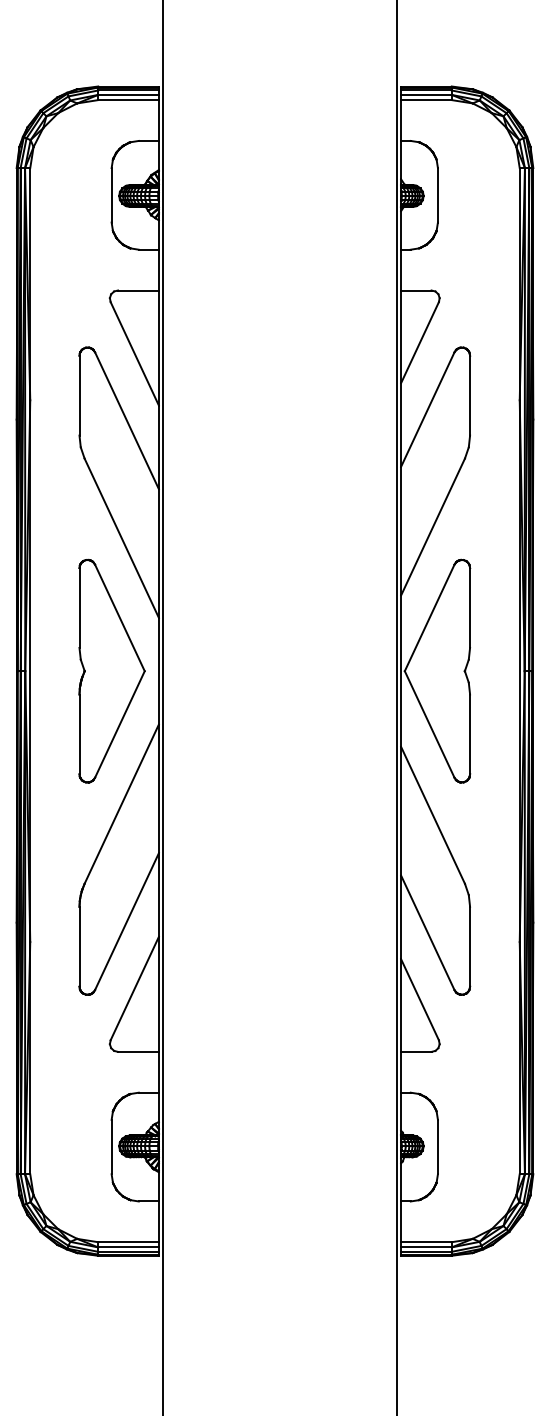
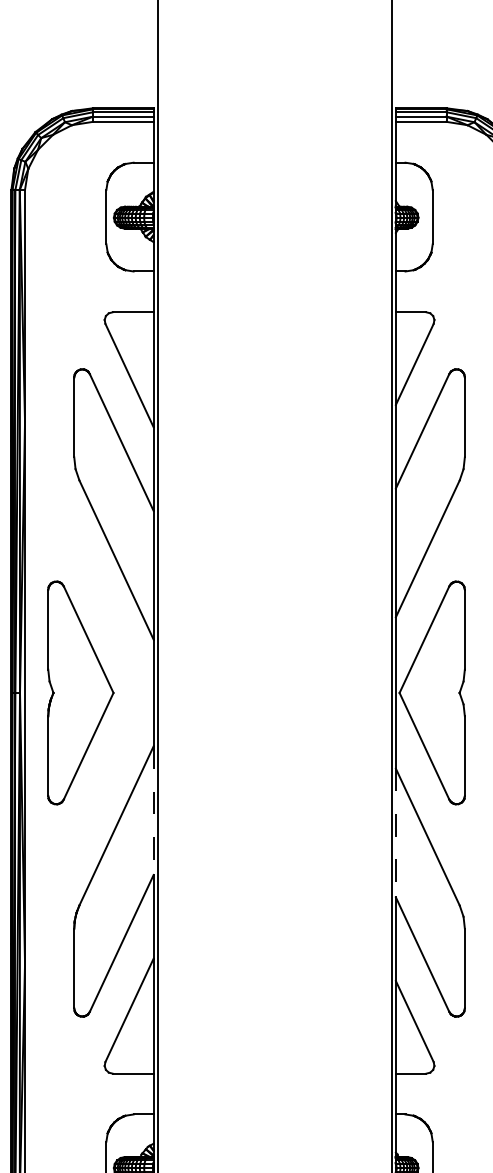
part: (111, 670) -> (80, 692), moved
line: (158, 789) -> (153, 811), solid -> dashed
line: (401, 811) -> (396, 833), solid -> dashed

